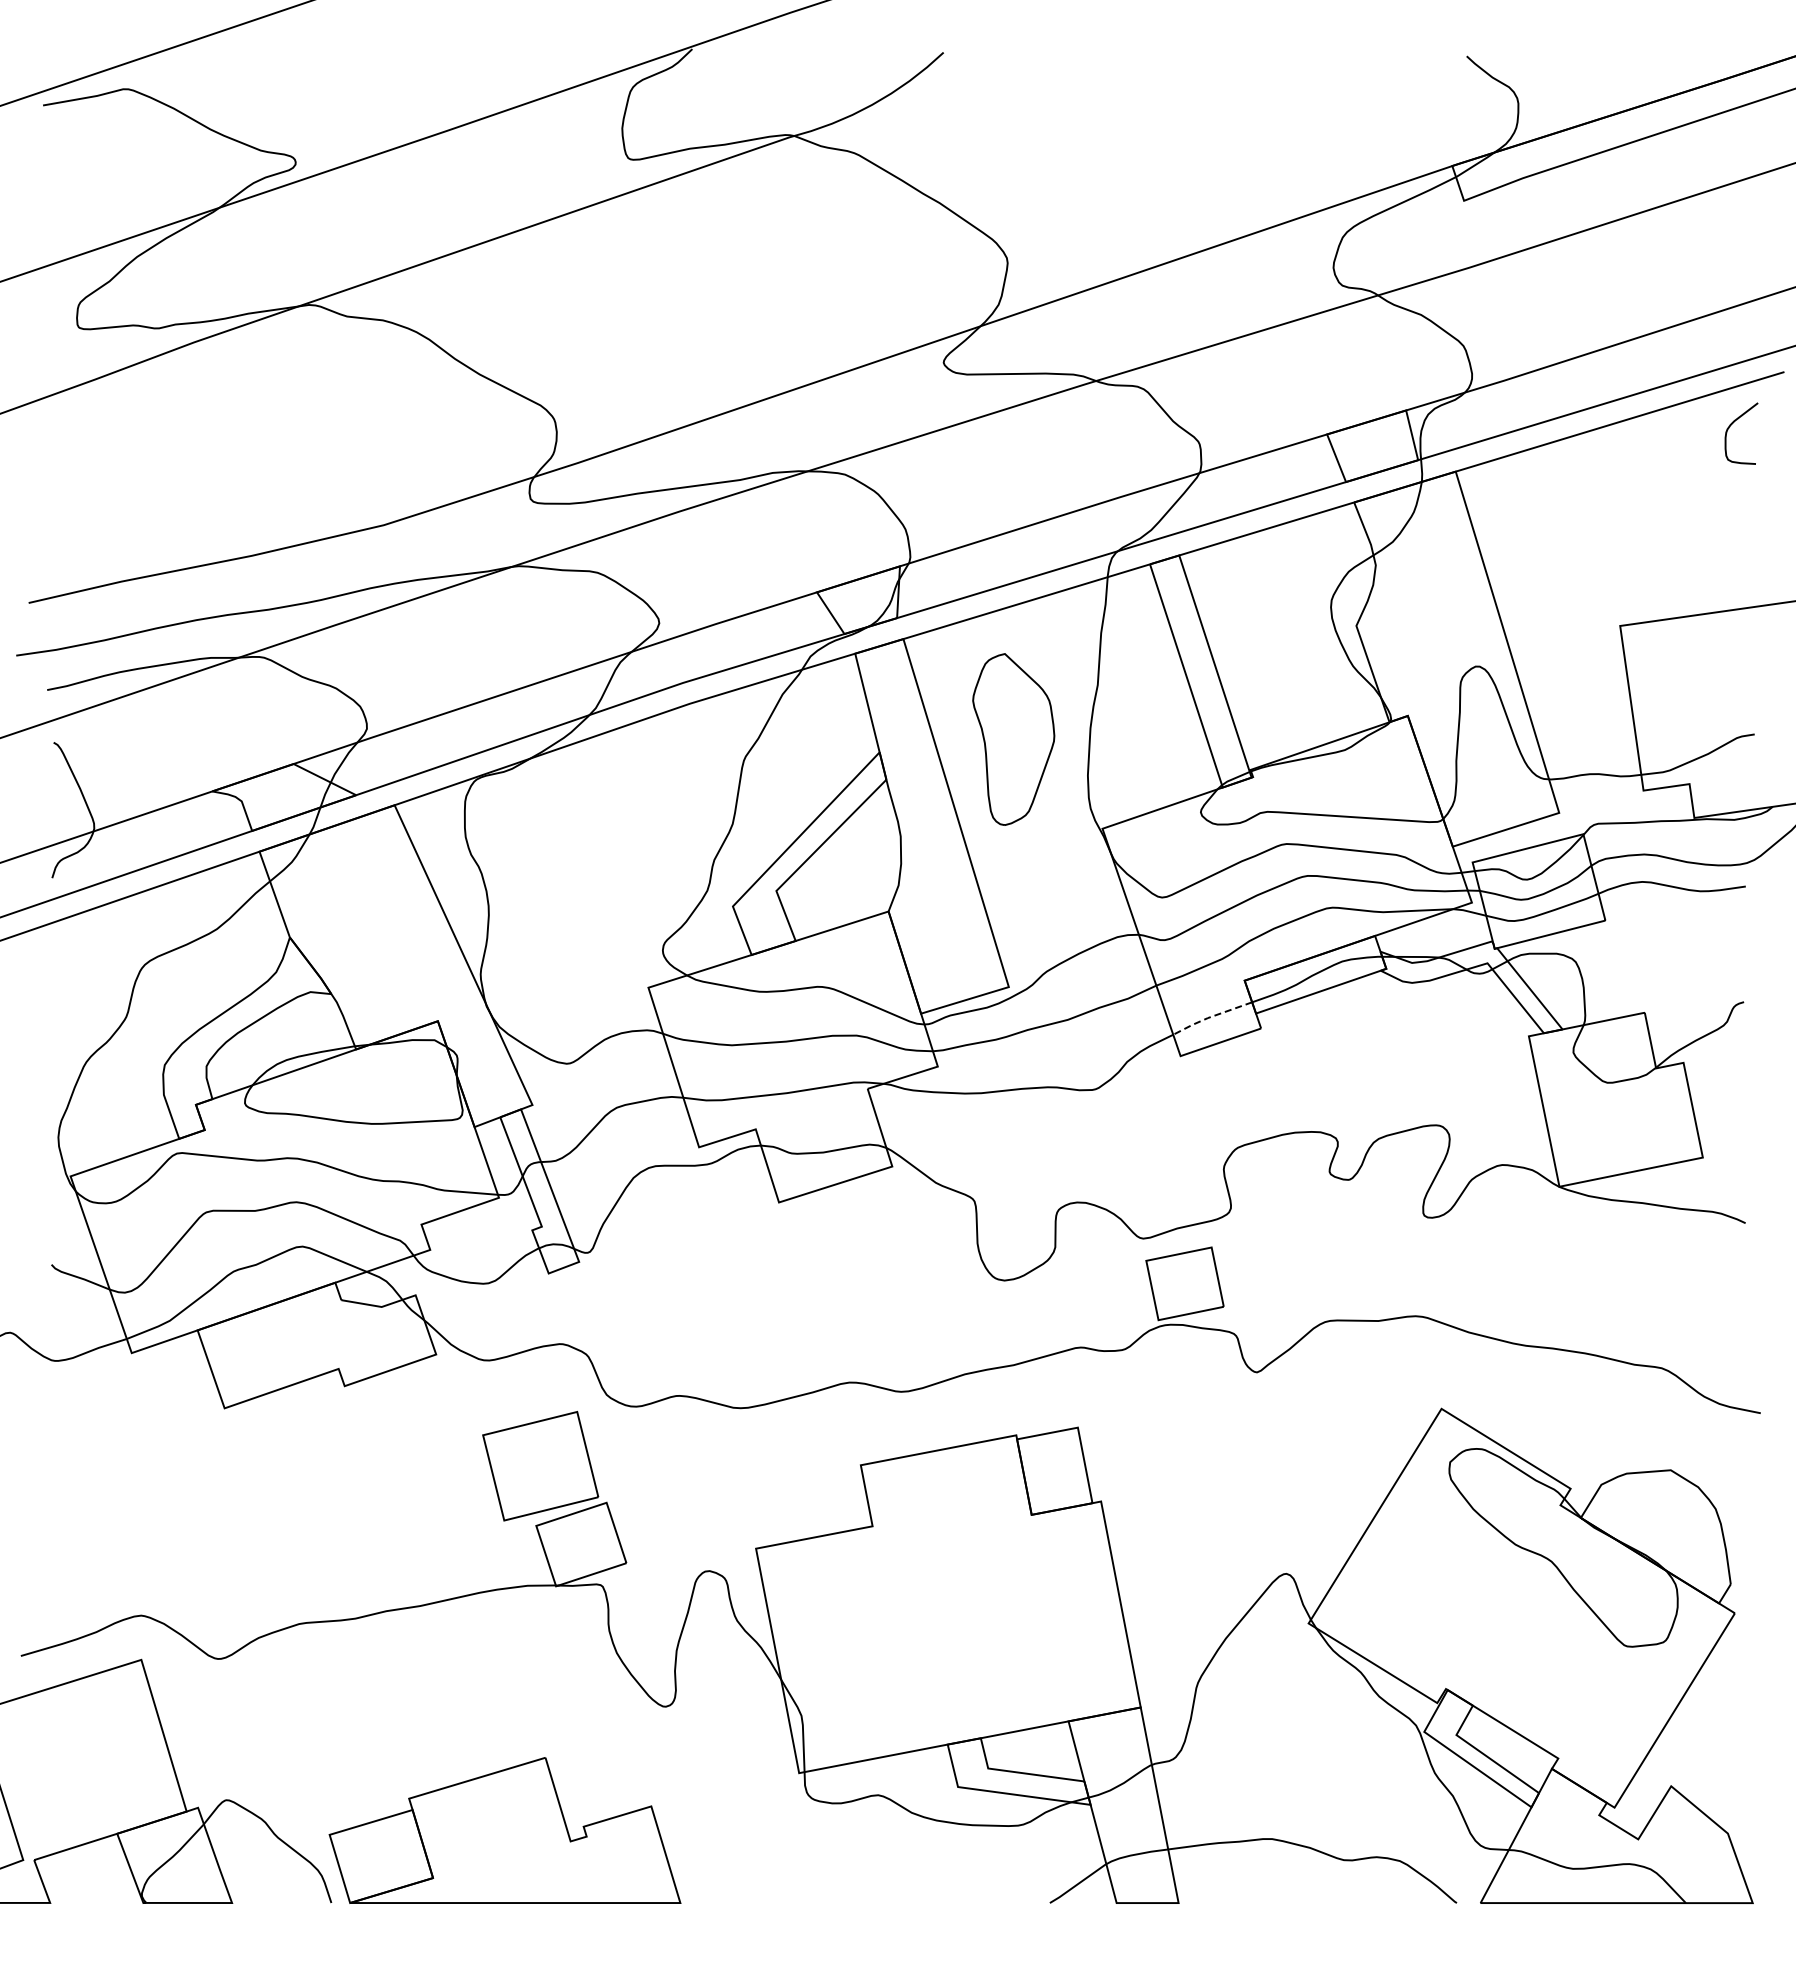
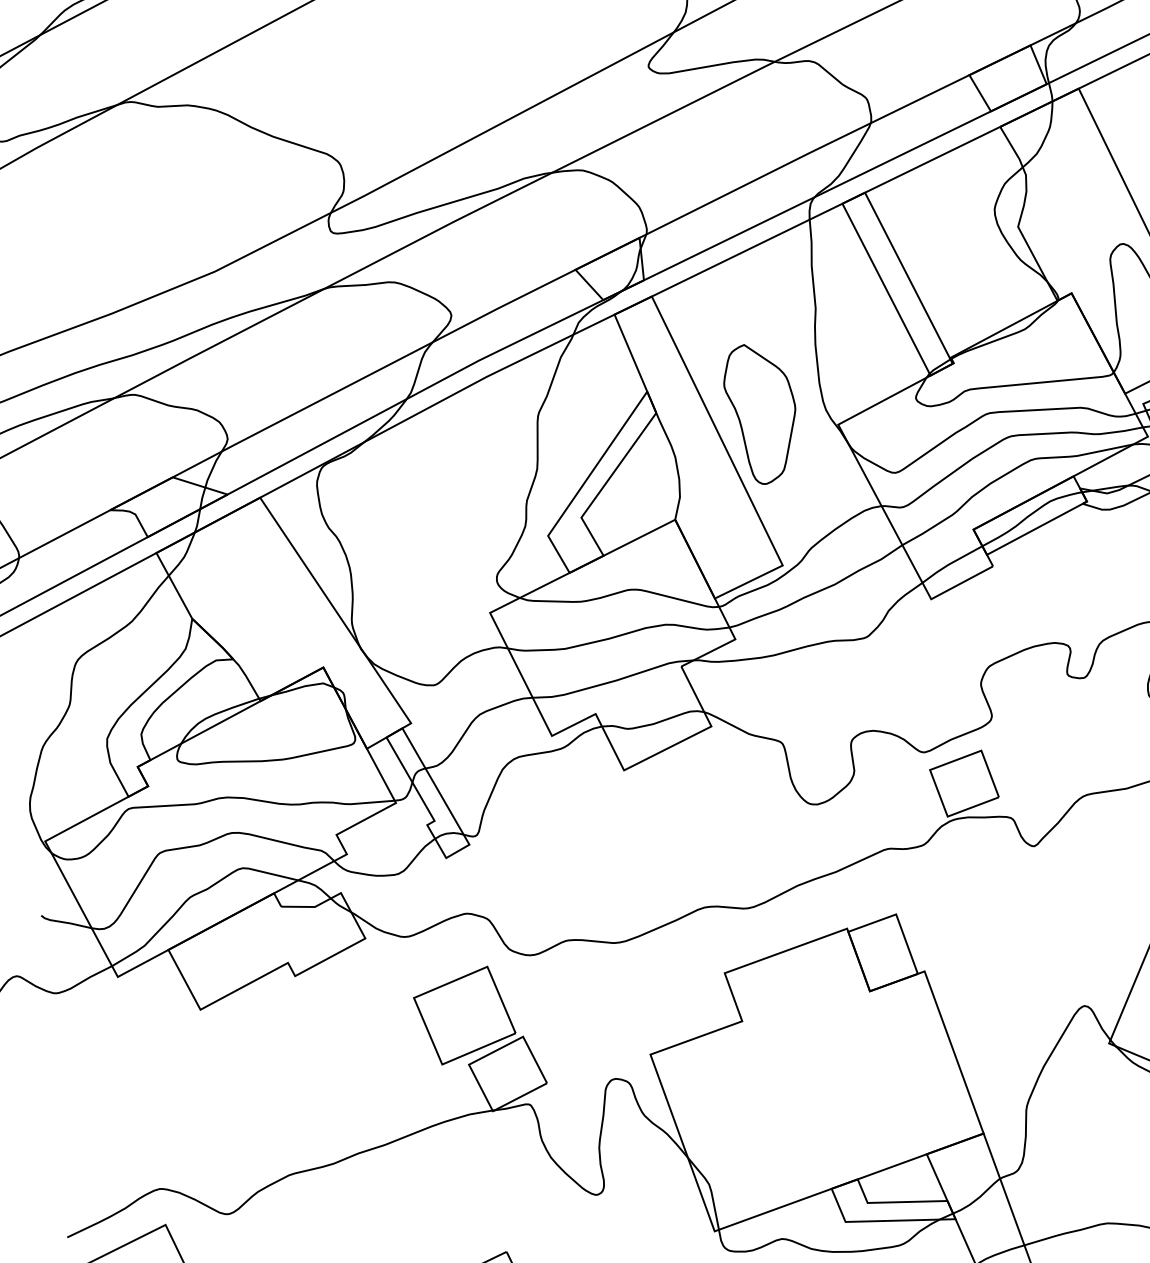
part: (1013, 739) -> (762, 413), moved
line: (1210, 1017) -> (950, 563), dashed -> solid

